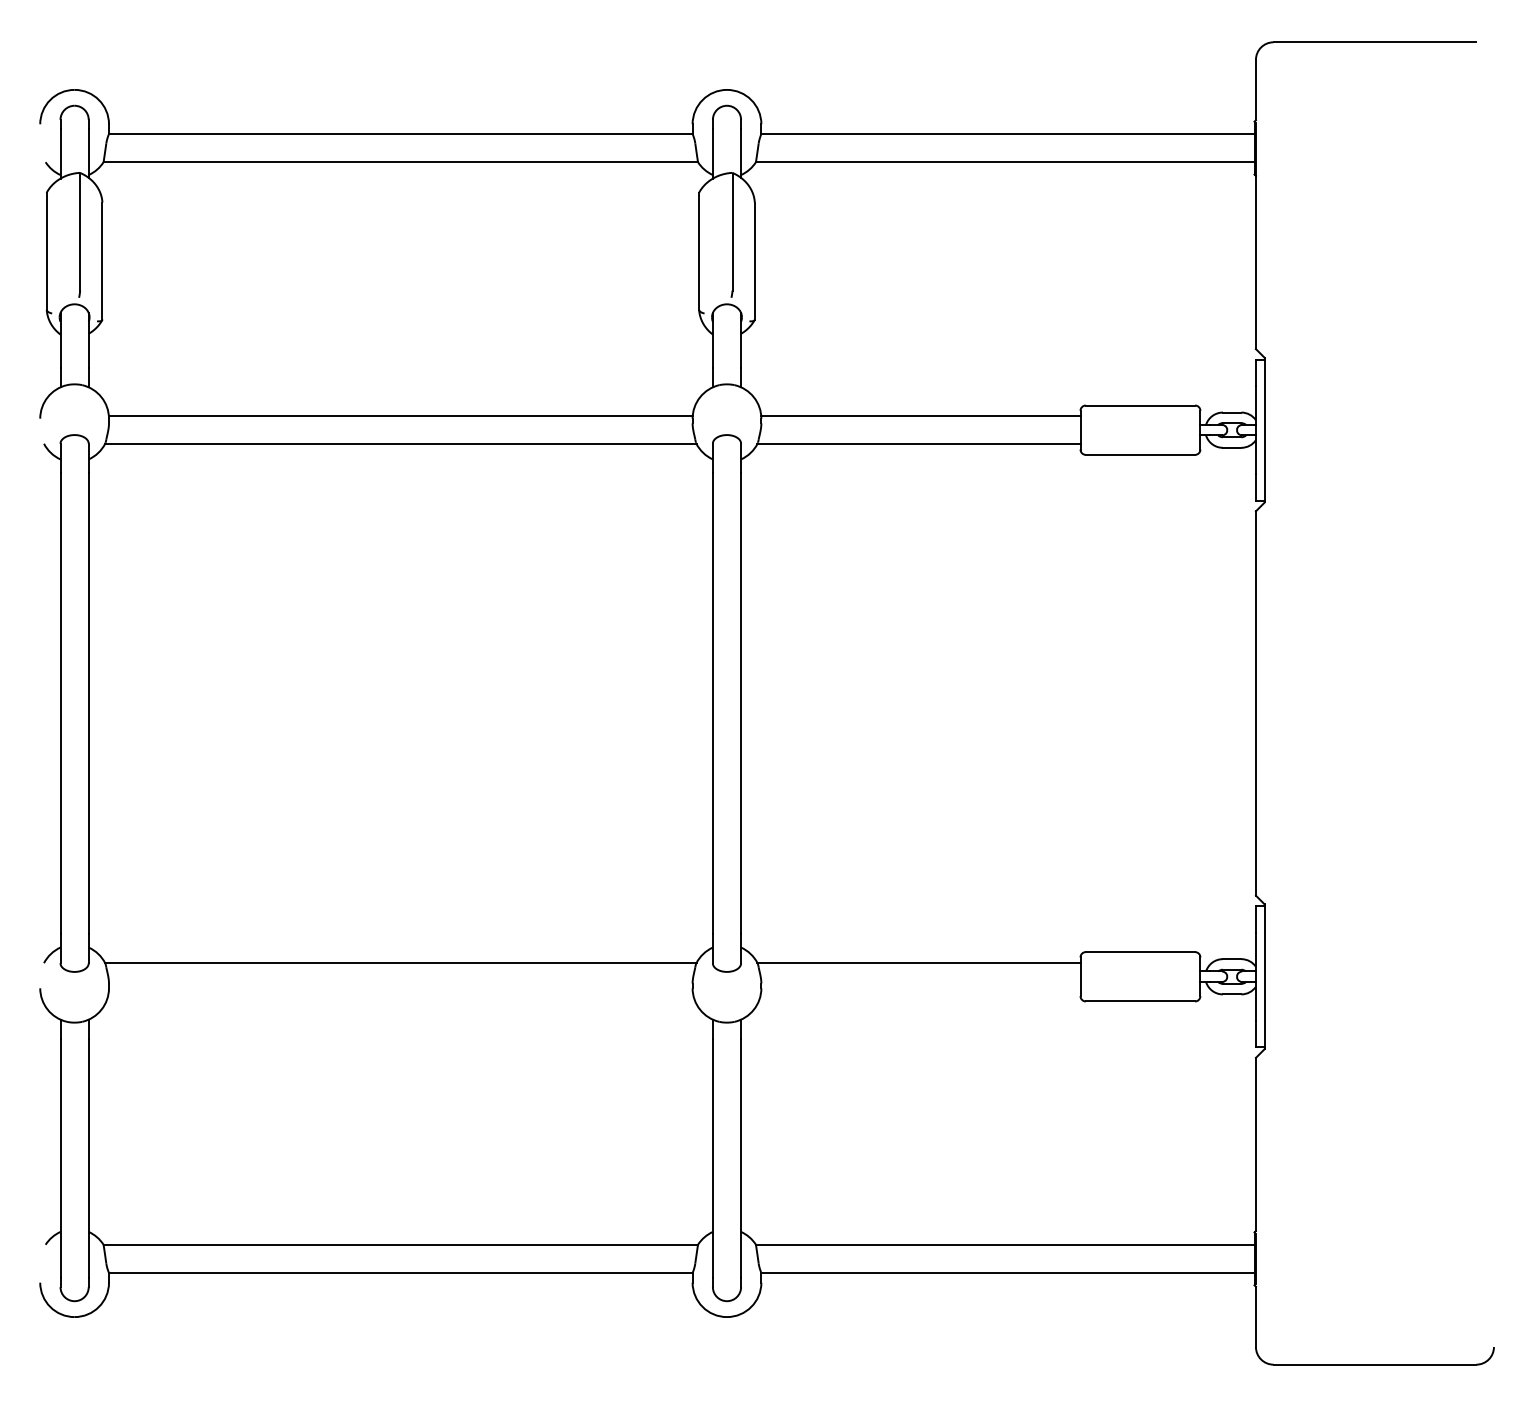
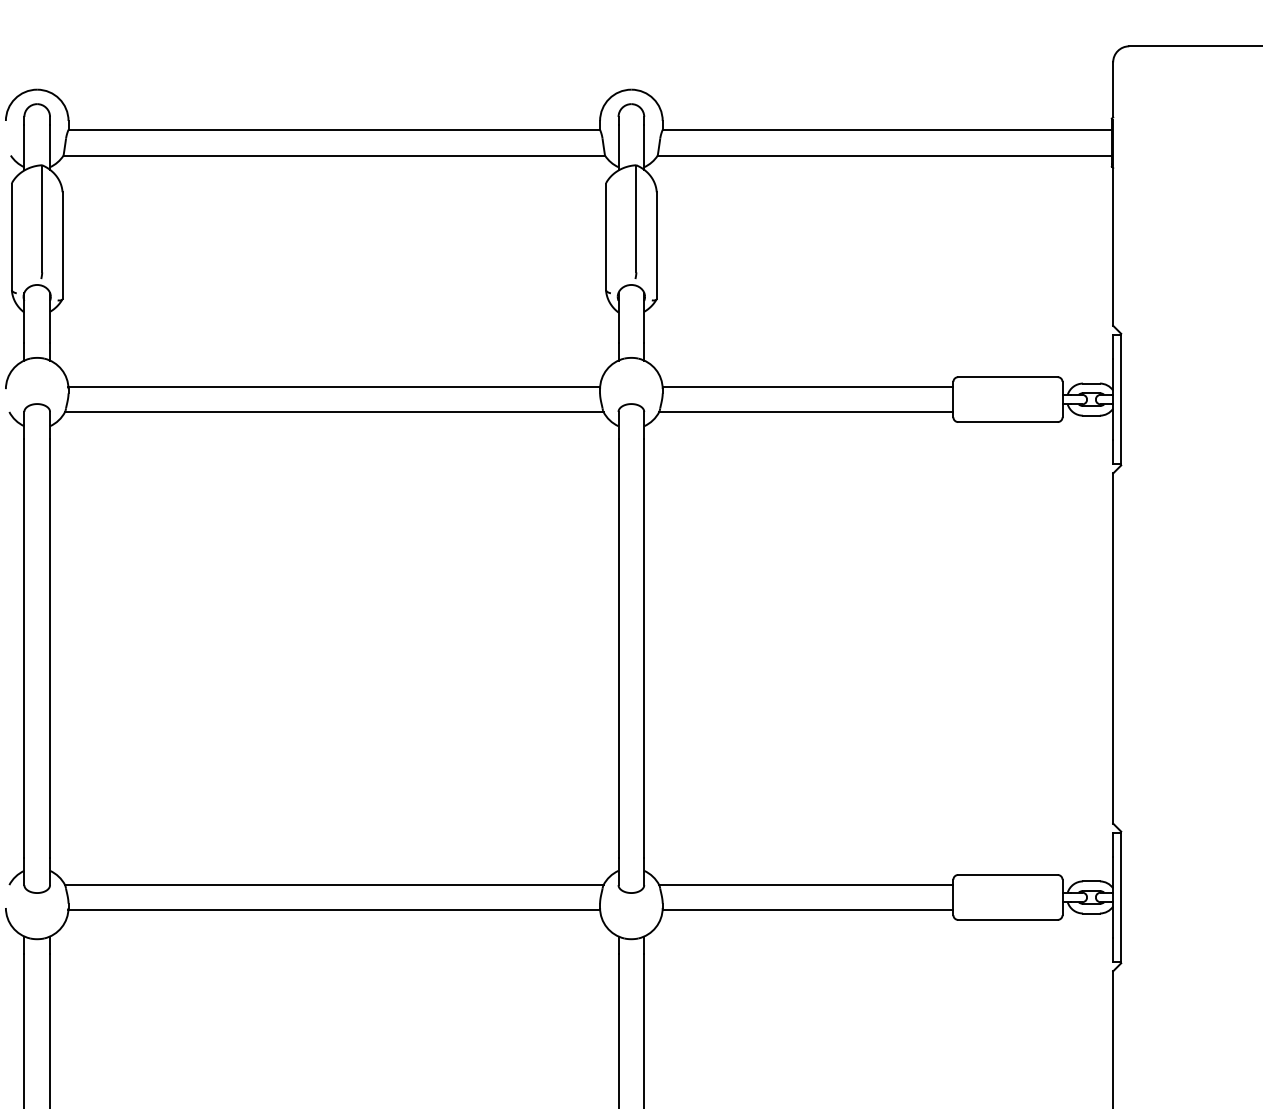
line: (400, 990) -> (334, 909), added
line: (920, 990) -> (807, 909), added

